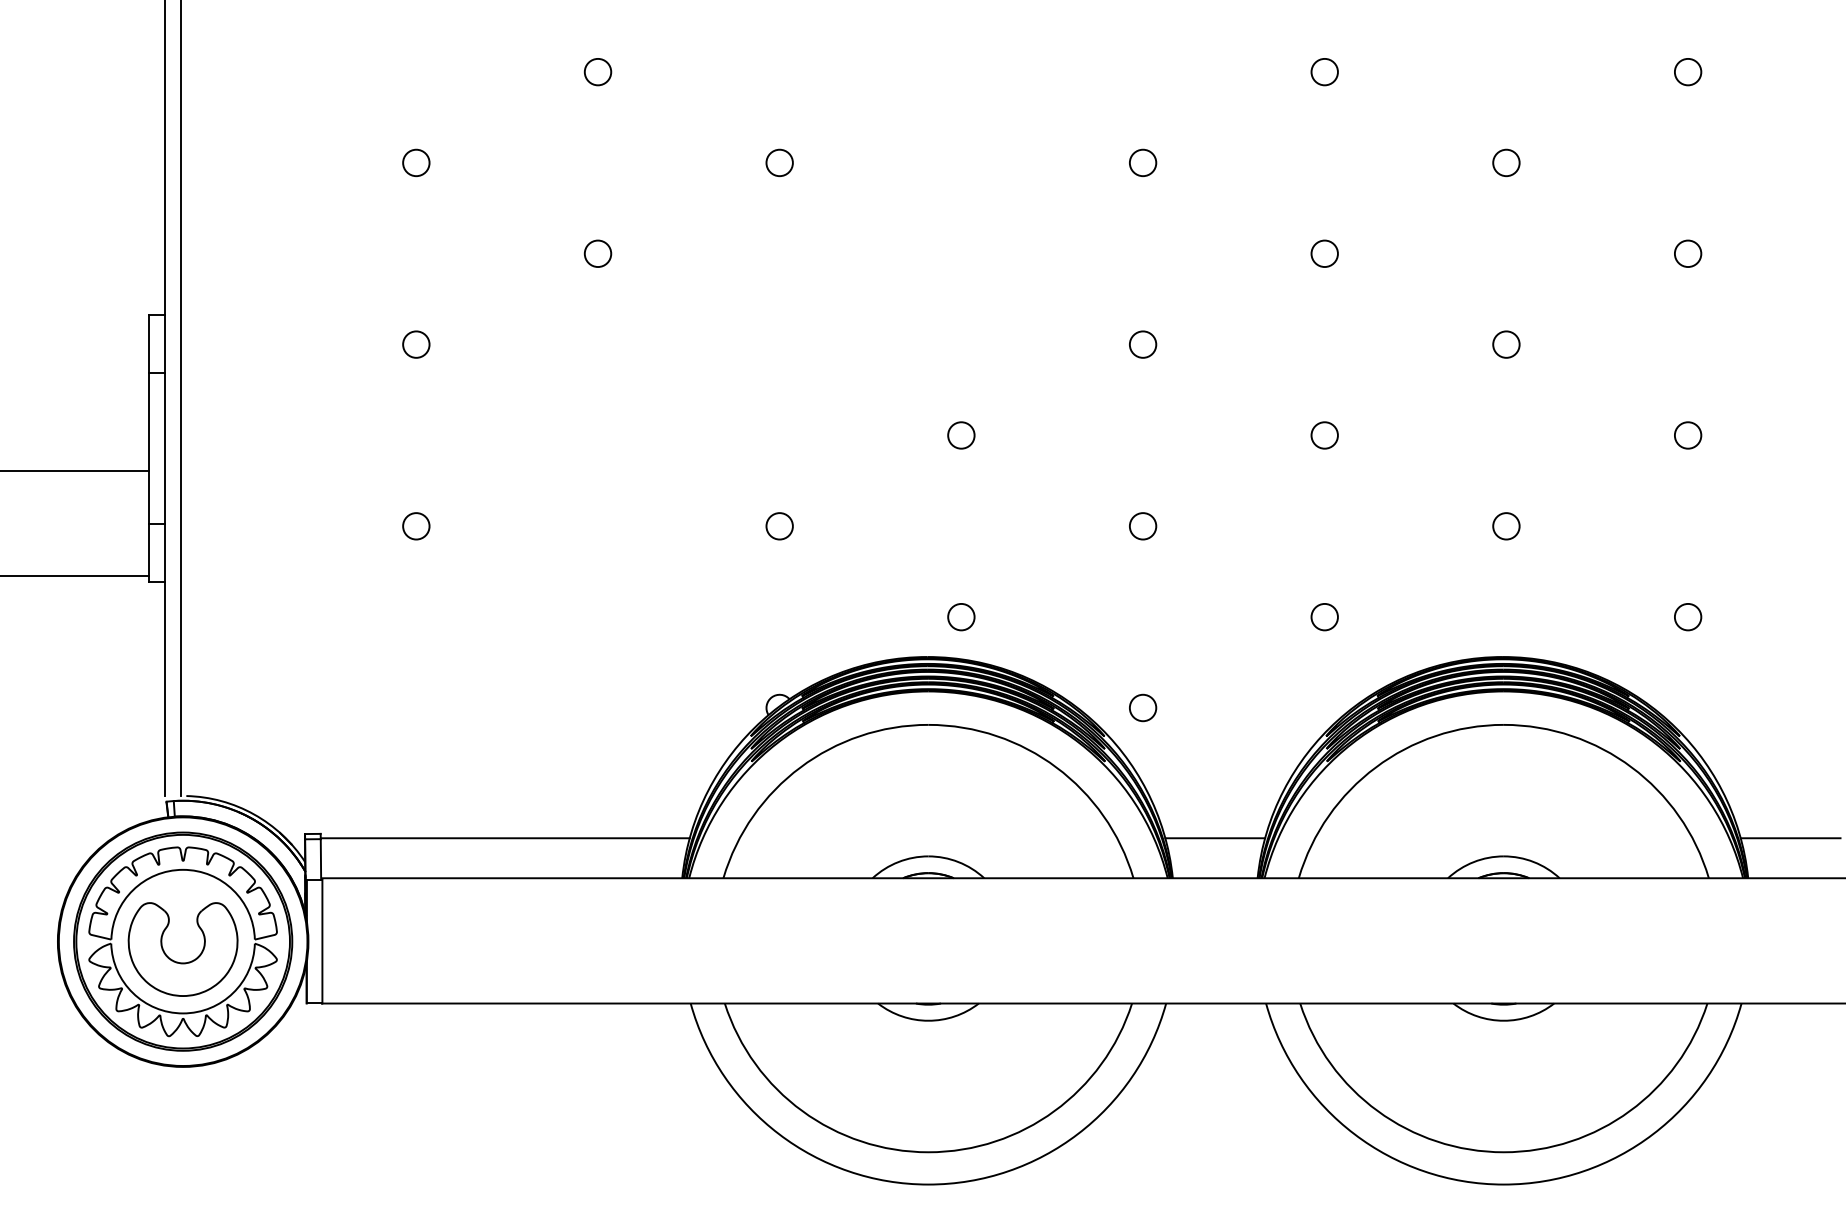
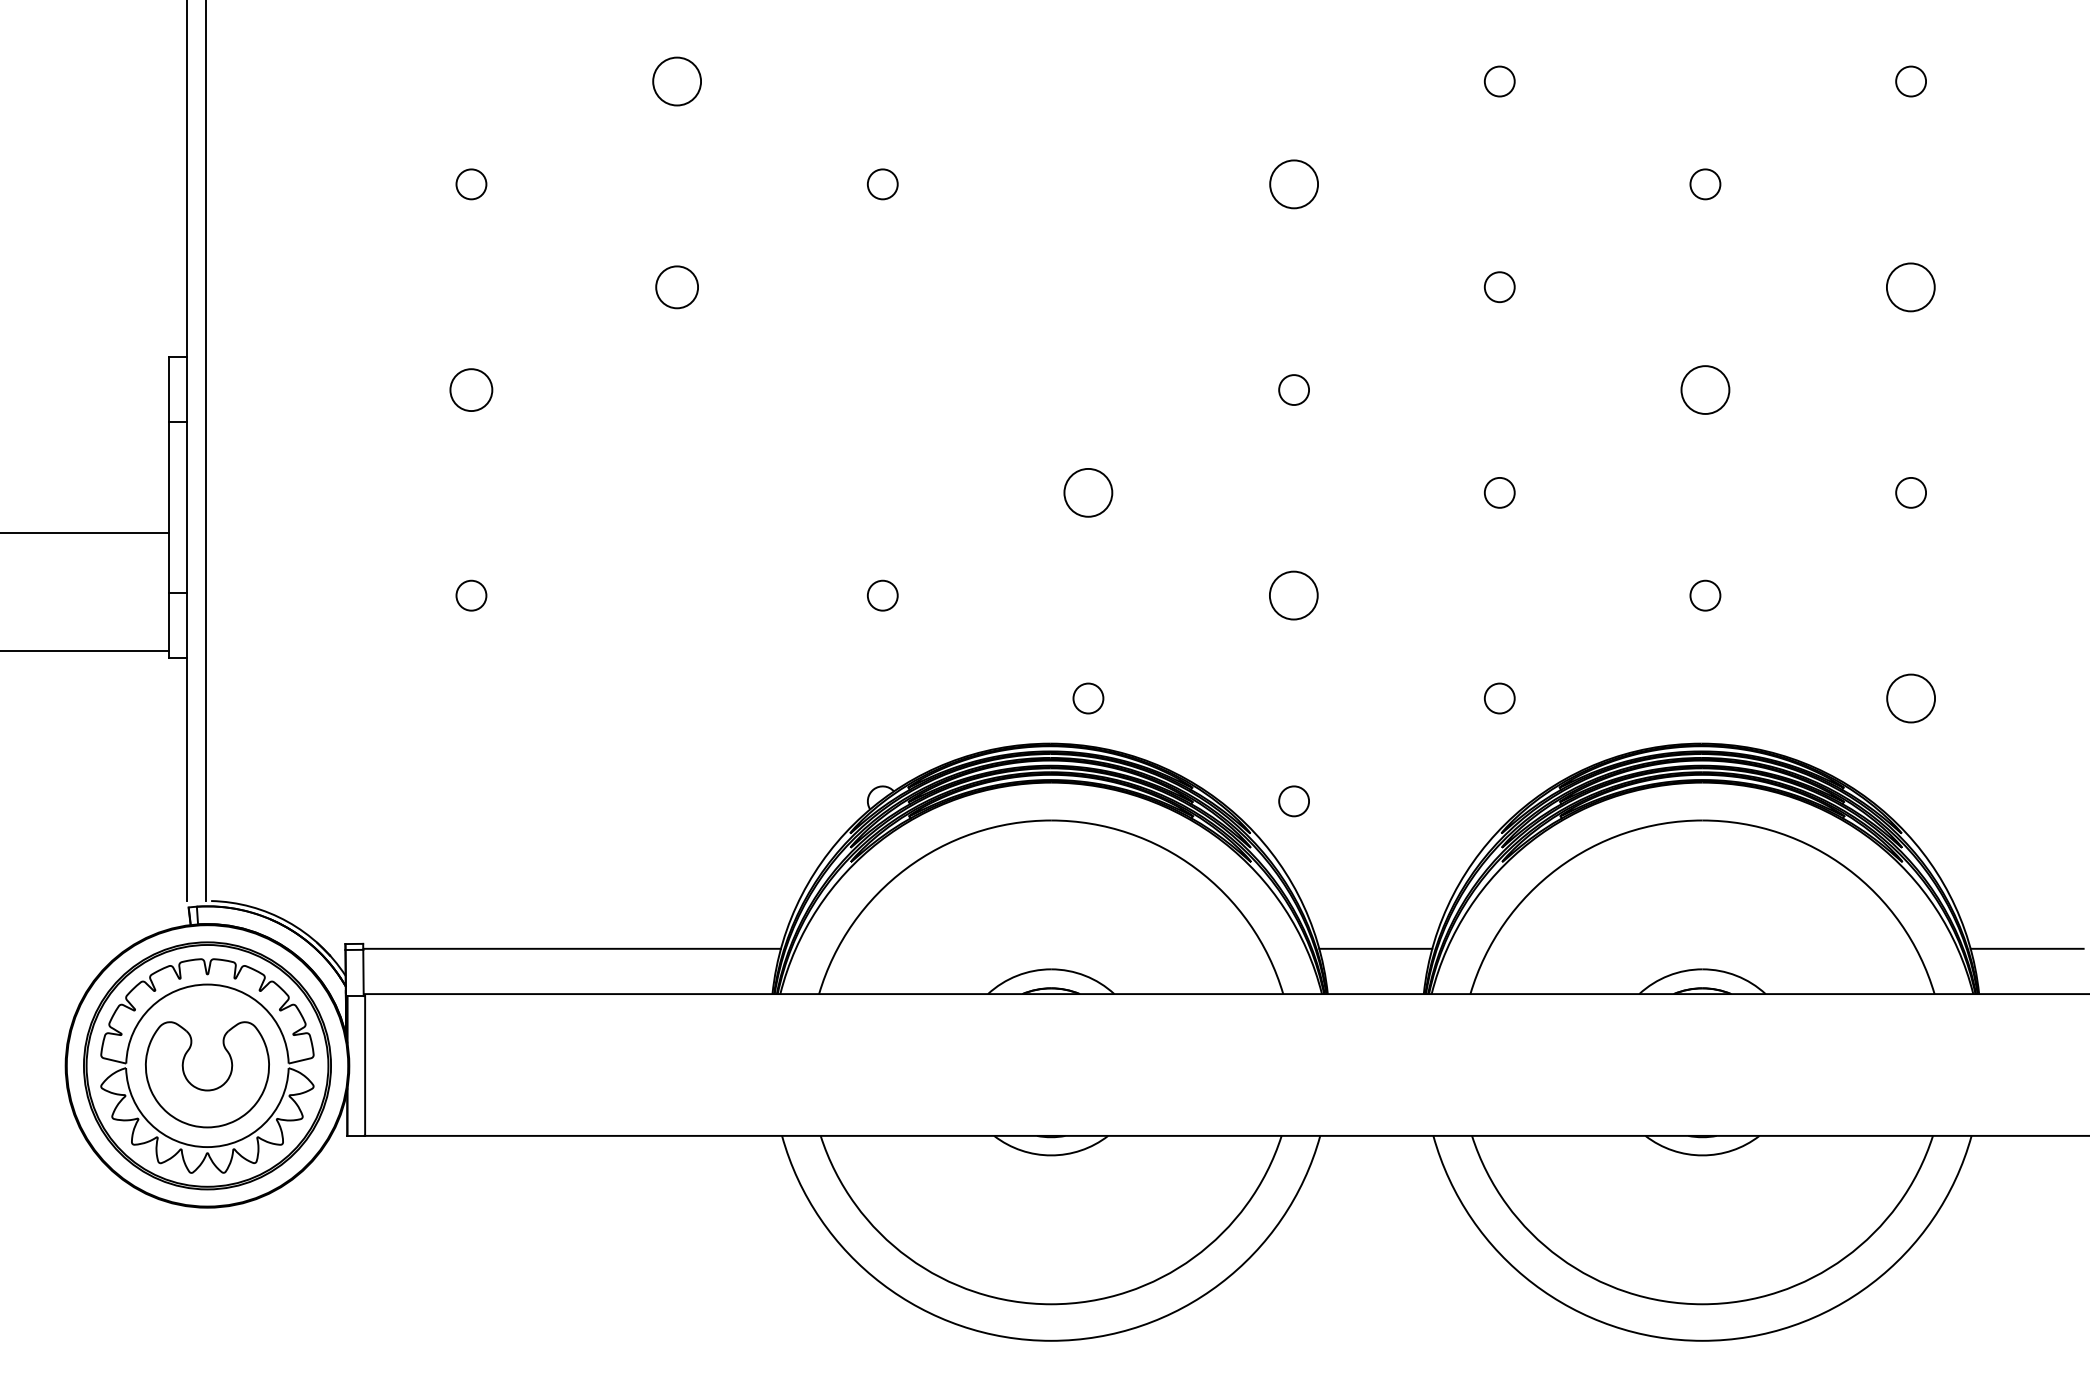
circle: (597, 71) -> (676, 80), size x1.6
circle: (1142, 162) -> (1293, 183), size x1.6
circle: (597, 253) -> (676, 286), size x1.4
circle: (1688, 253) -> (1911, 286), size x1.6
circle: (416, 344) -> (471, 389), size x1.4
circle: (1506, 344) -> (1705, 389), size x1.6
circle: (961, 435) -> (1088, 492), size x1.6
circle: (1143, 526) -> (1294, 595), size x1.6
circle: (1687, 616) -> (1910, 697), size x1.6

